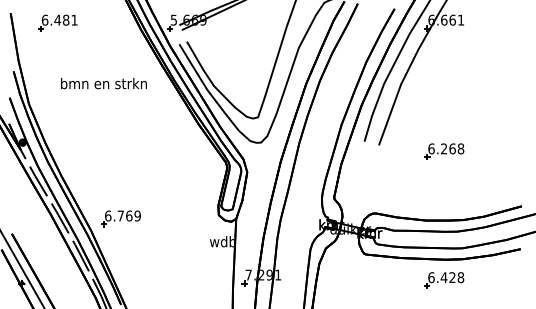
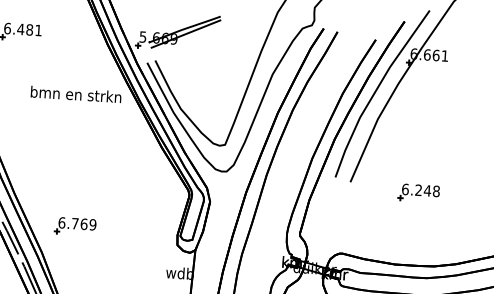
text: (103, 83) -> (75, 94), moved
text: (452, 148) -> (427, 190), 6.268 -> 6.248
part: (120, 218) -> (74, 226), moved

